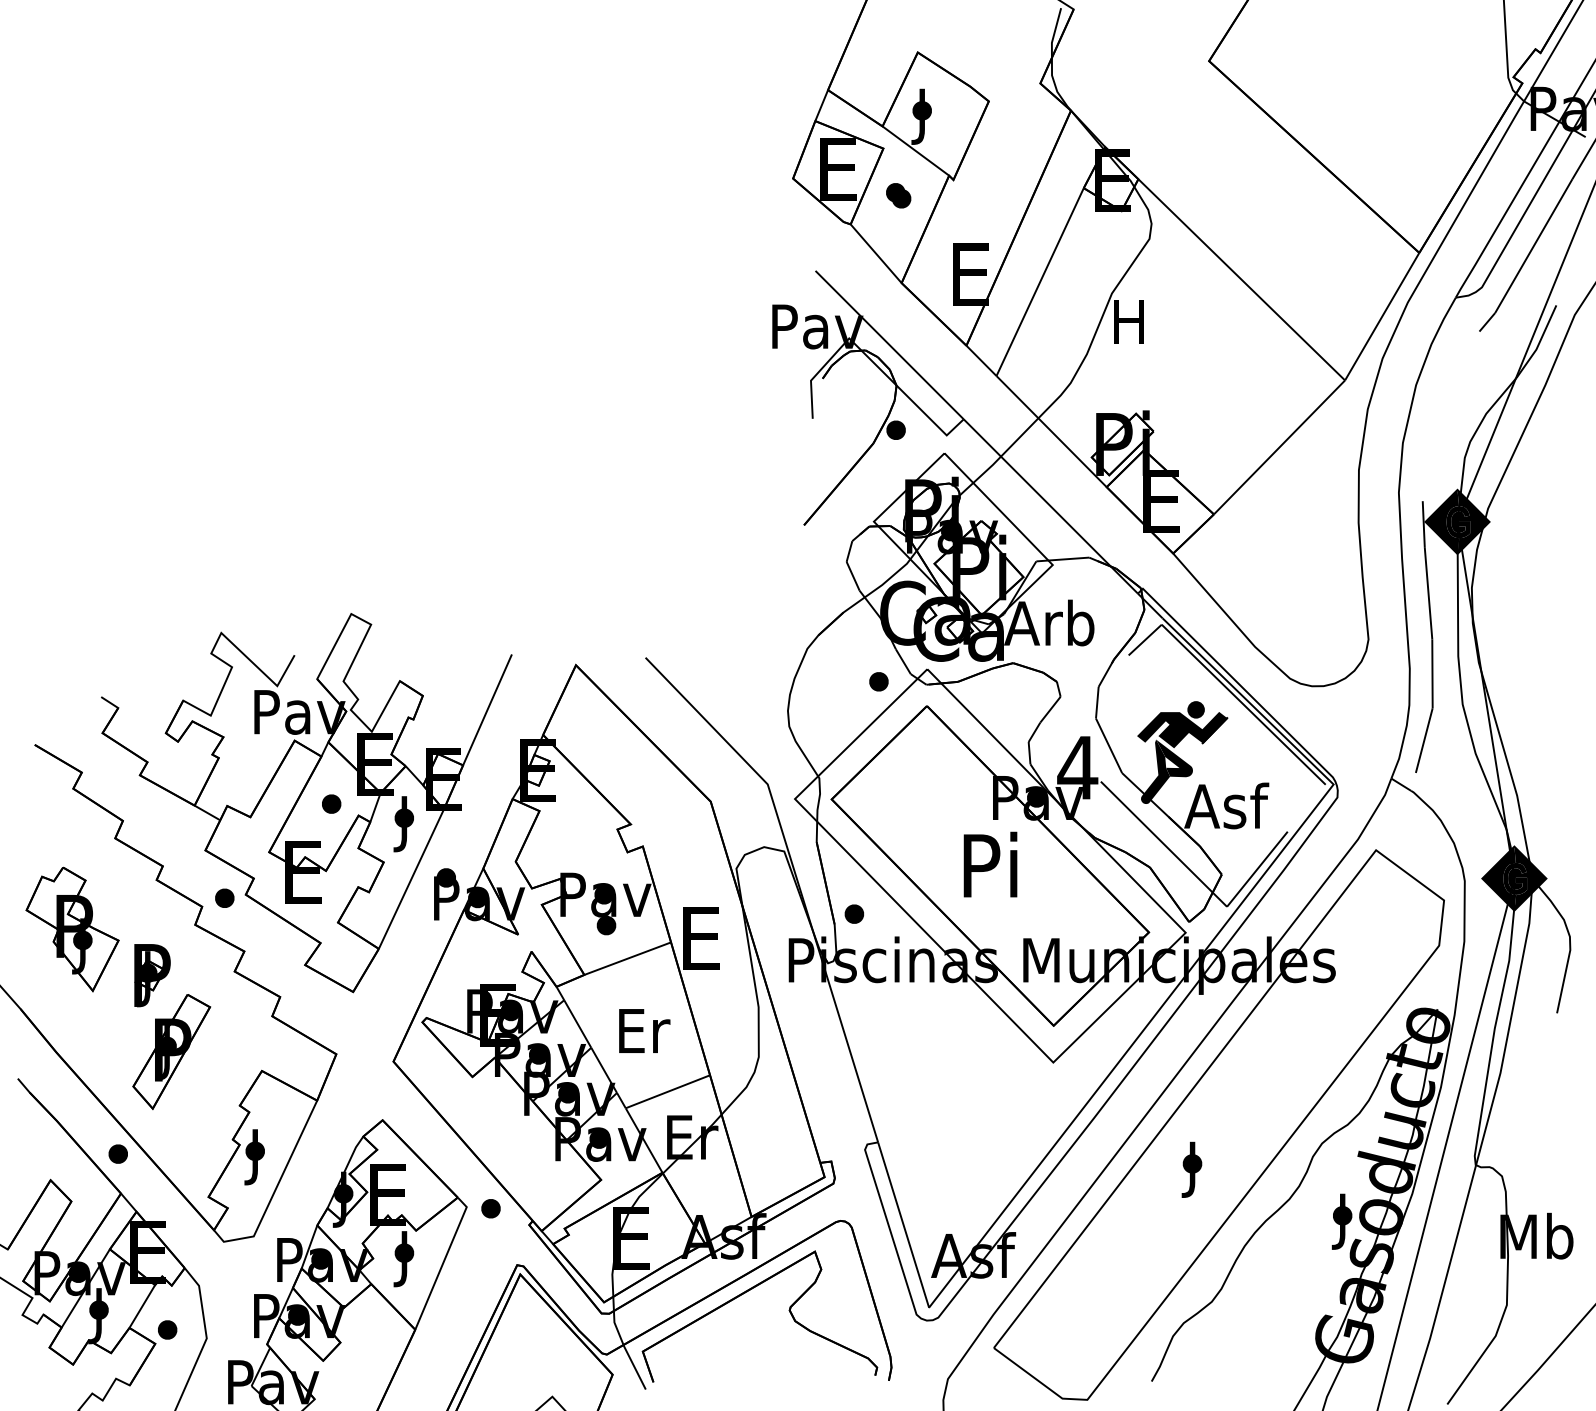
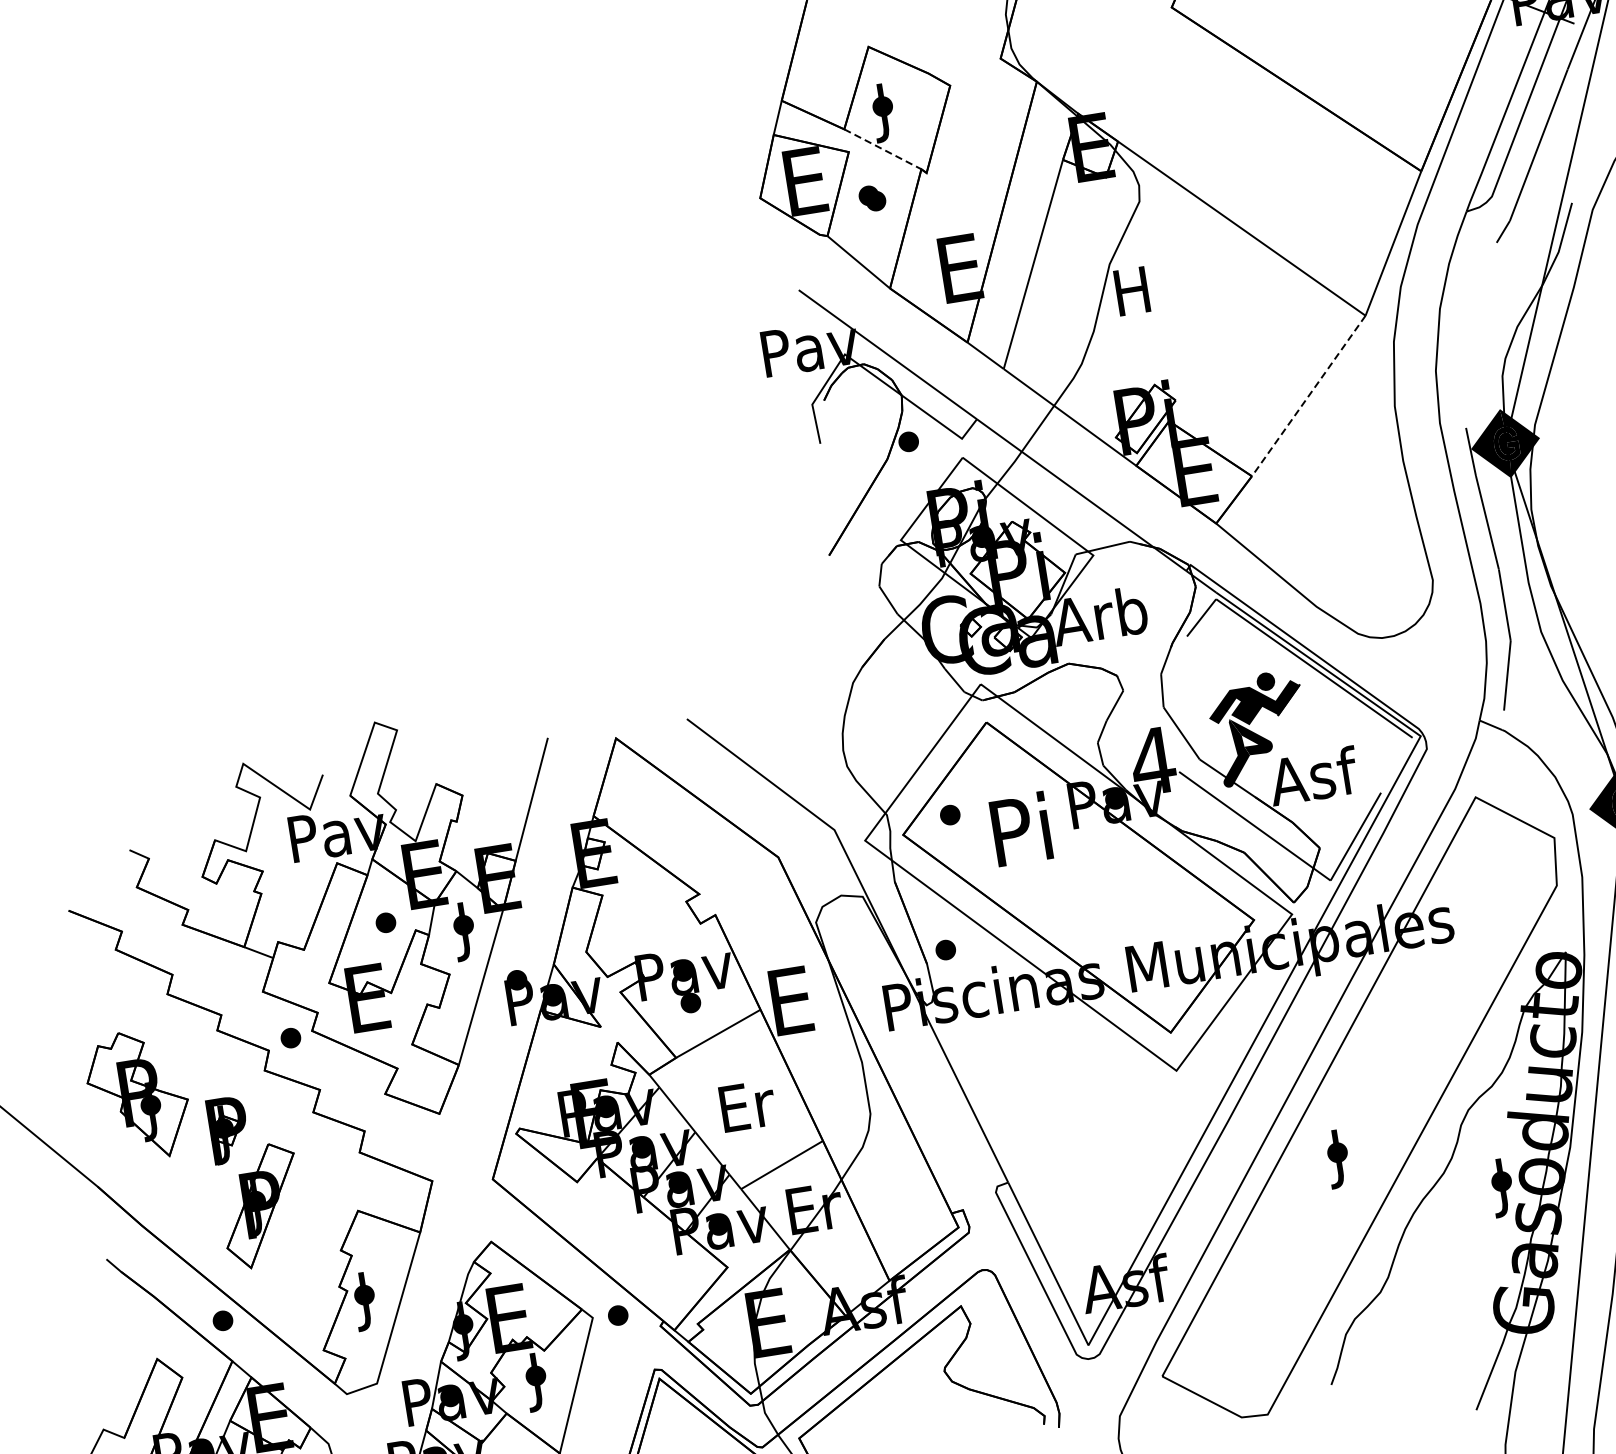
line: (916, 151) -> (883, 149), solid -> dashed
line: (1279, 447) -> (1308, 396), solid -> dashed
part: (878, 681) -> (949, 814), moved
text: (990, 864) -> (1021, 828), moved

